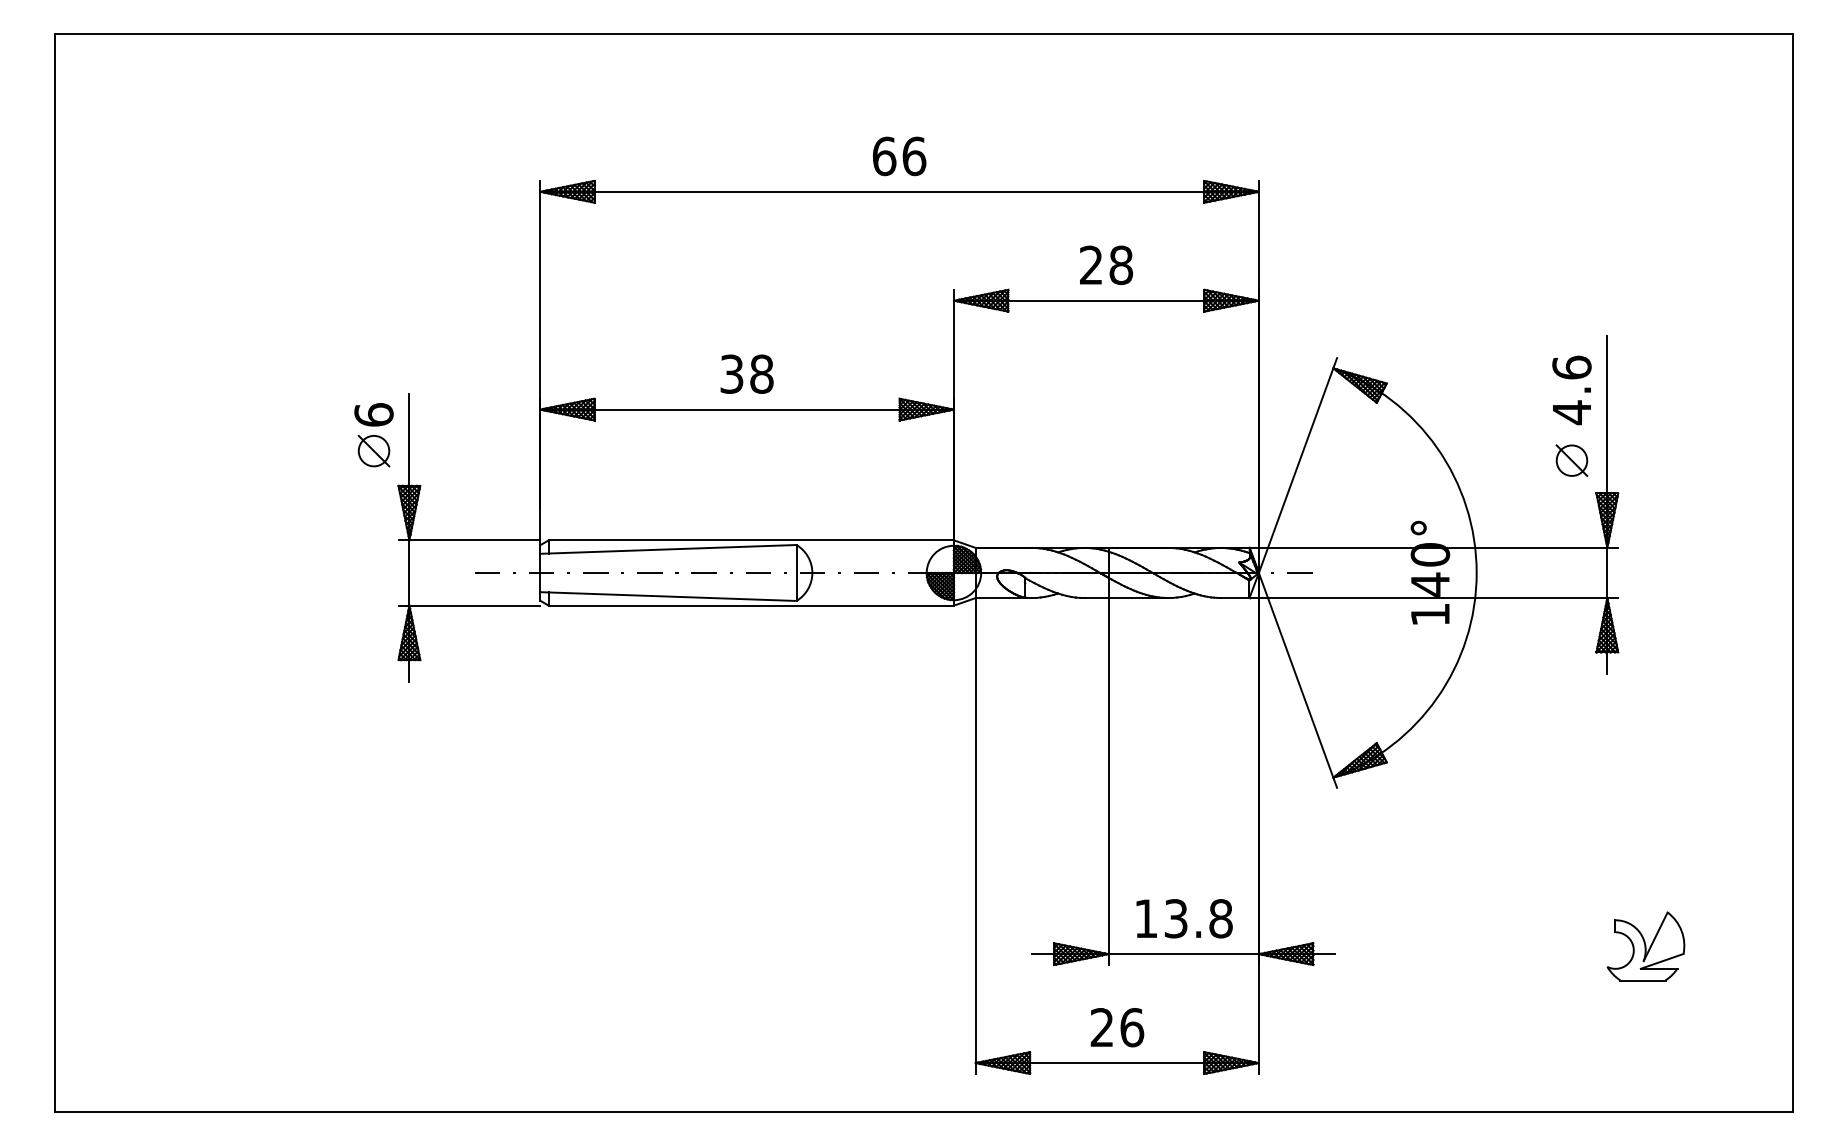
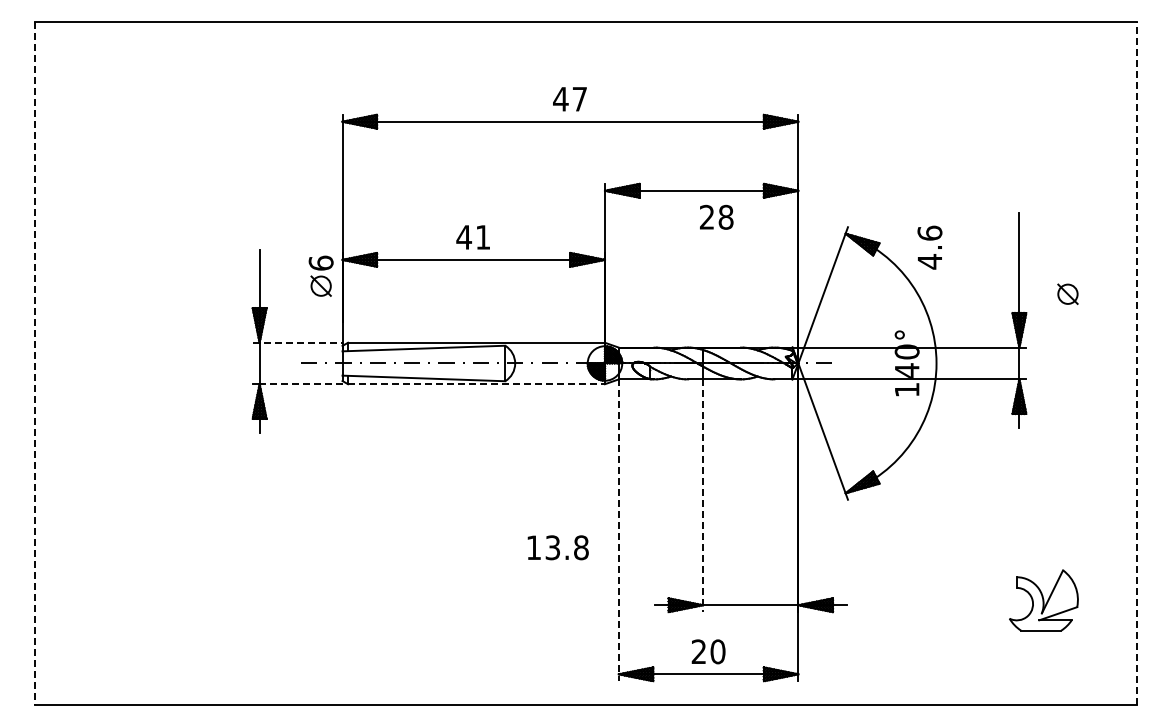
text: (899, 155) -> (570, 98), 66 -> 47
text: (1106, 263) -> (716, 216), moved
text: (746, 374) -> (473, 237), 38 -> 41
text: (1571, 390) -> (929, 247), moved
part: (372, 434) -> (320, 275), moved
part: (1571, 459) -> (1067, 293), moved
line: (469, 539) -> (297, 342), solid -> dashed
line: (56, 573) -> (35, 363), solid -> dashed
line: (1791, 573) -> (1136, 363), solid -> dashed
line: (473, 606) -> (300, 384), solid -> dashed
line: (752, 606) -> (477, 384), solid -> dashed
line: (1109, 782) -> (703, 496), solid -> dashed
line: (975, 836) -> (618, 530), solid -> dashed
text: (1183, 918) -> (557, 547), moved
part: (1645, 945) -> (1043, 599), size x1.4
text: (1131, 1027) -> (717, 651), 26 -> 20

